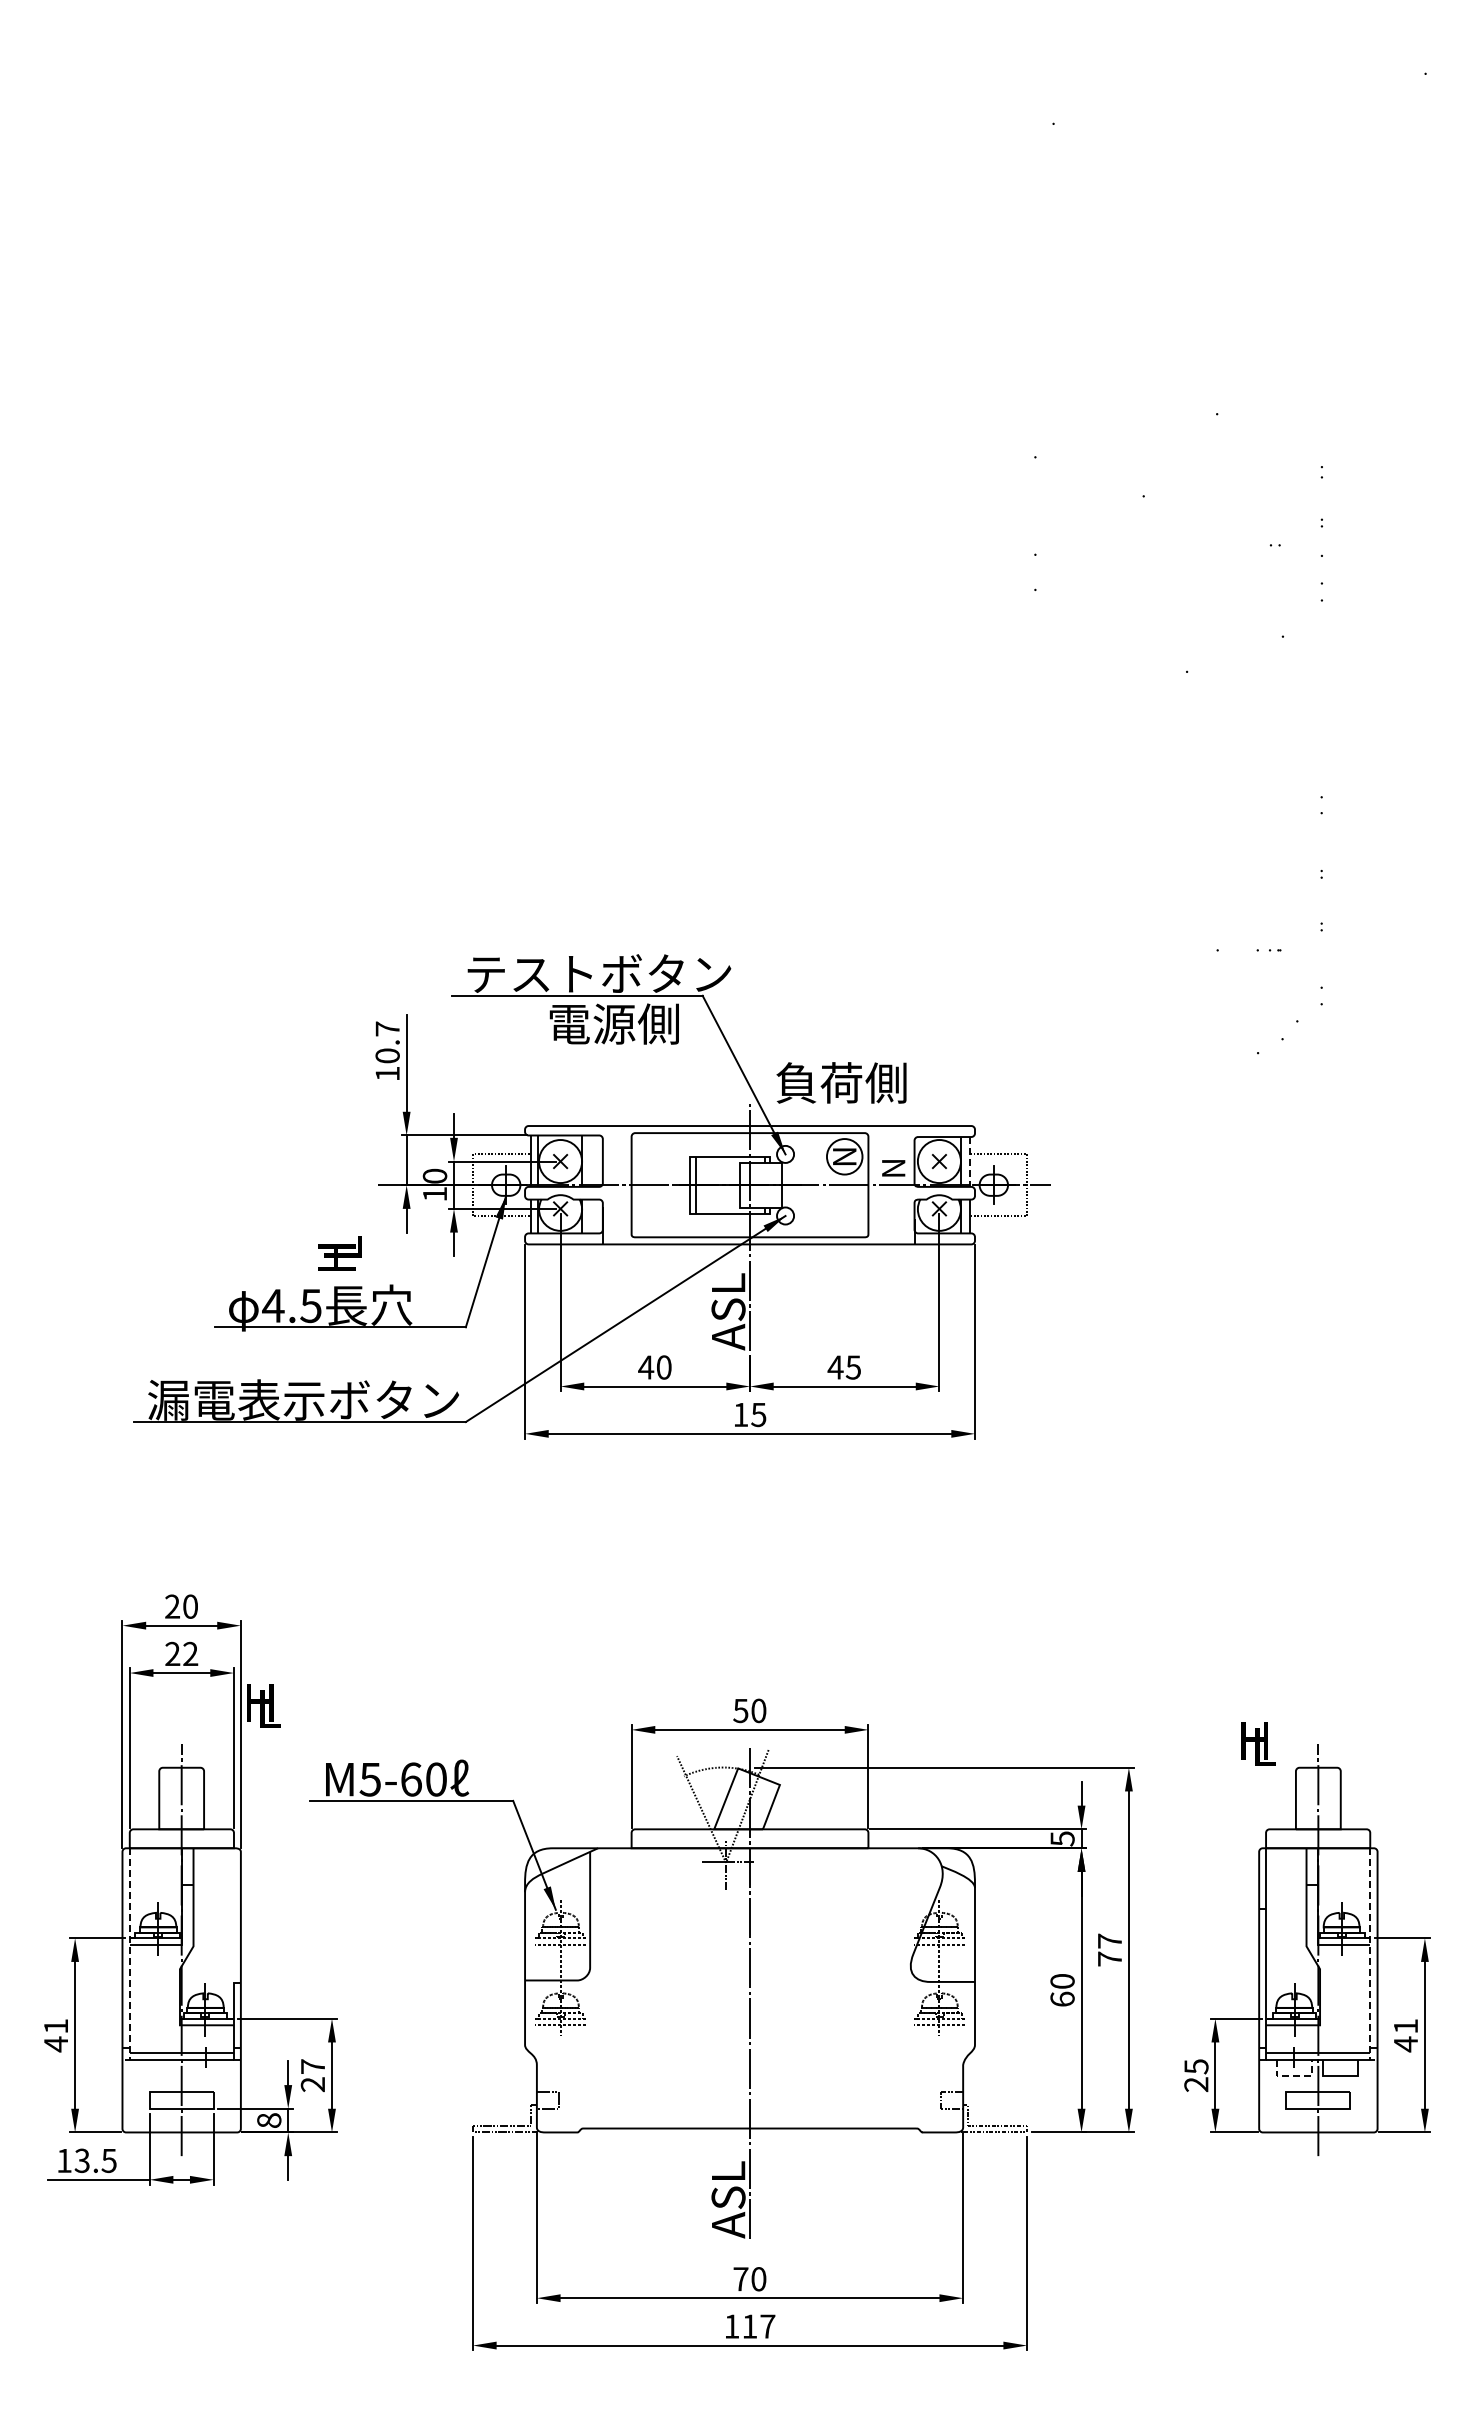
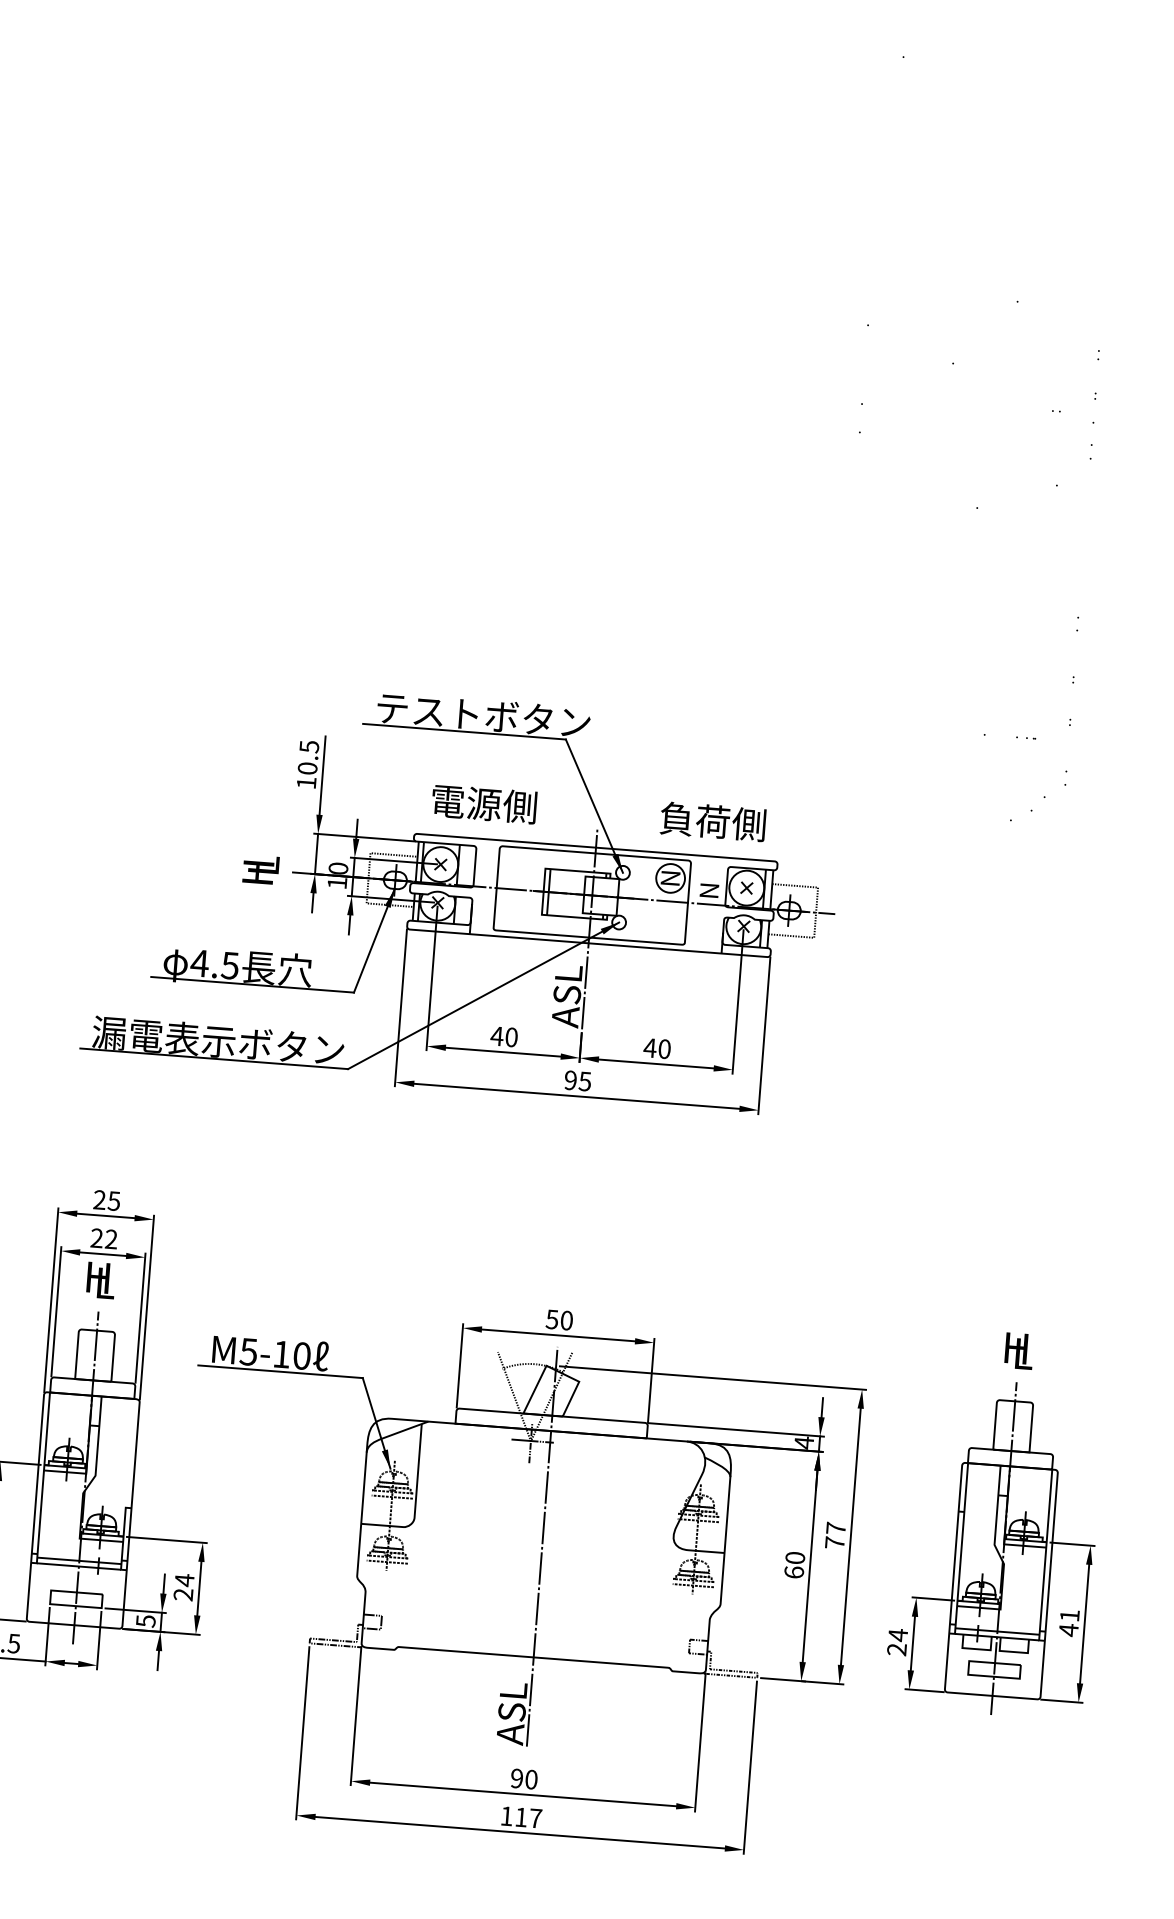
text: (613, 1023) -> (483, 803), moved
text: (387, 1028) -> (309, 746), 10.7 -> 10.5
text: (841, 1082) -> (713, 821), moved
line: (970, 1161) -> (771, 890), dashed -> solid
text: (339, 1253) -> (260, 869), moved
text: (852, 1367) -> (663, 1049), 45 -> 40
text: (740, 1414) -> (570, 1080), 15 -> 95
text: (189, 1606) -> (113, 1200), 20 -> 25
text: (263, 1705) -> (100, 1280), moved
text: (1258, 1743) -> (1019, 1351), moved
text: (411, 1779) -> (281, 1354), M5-60 -> M5-10
text: (1062, 1838) -> (804, 1442), 5 -> 4
line: (129, 1958) -> (43, 1481), dashed -> solid
line: (1370, 1958) -> (1045, 1558), dashed -> solid
text: (312, 2066) -> (184, 1580), 27 -> 24
text: (1196, 2066) -> (898, 1635), 25 -> 24
line: (1294, 2076) -> (976, 1649), dashed -> solid
text: (269, 2120) -> (146, 1621), 8 -> 5
text: (740, 2279) -> (516, 1778), 70 -> 90

